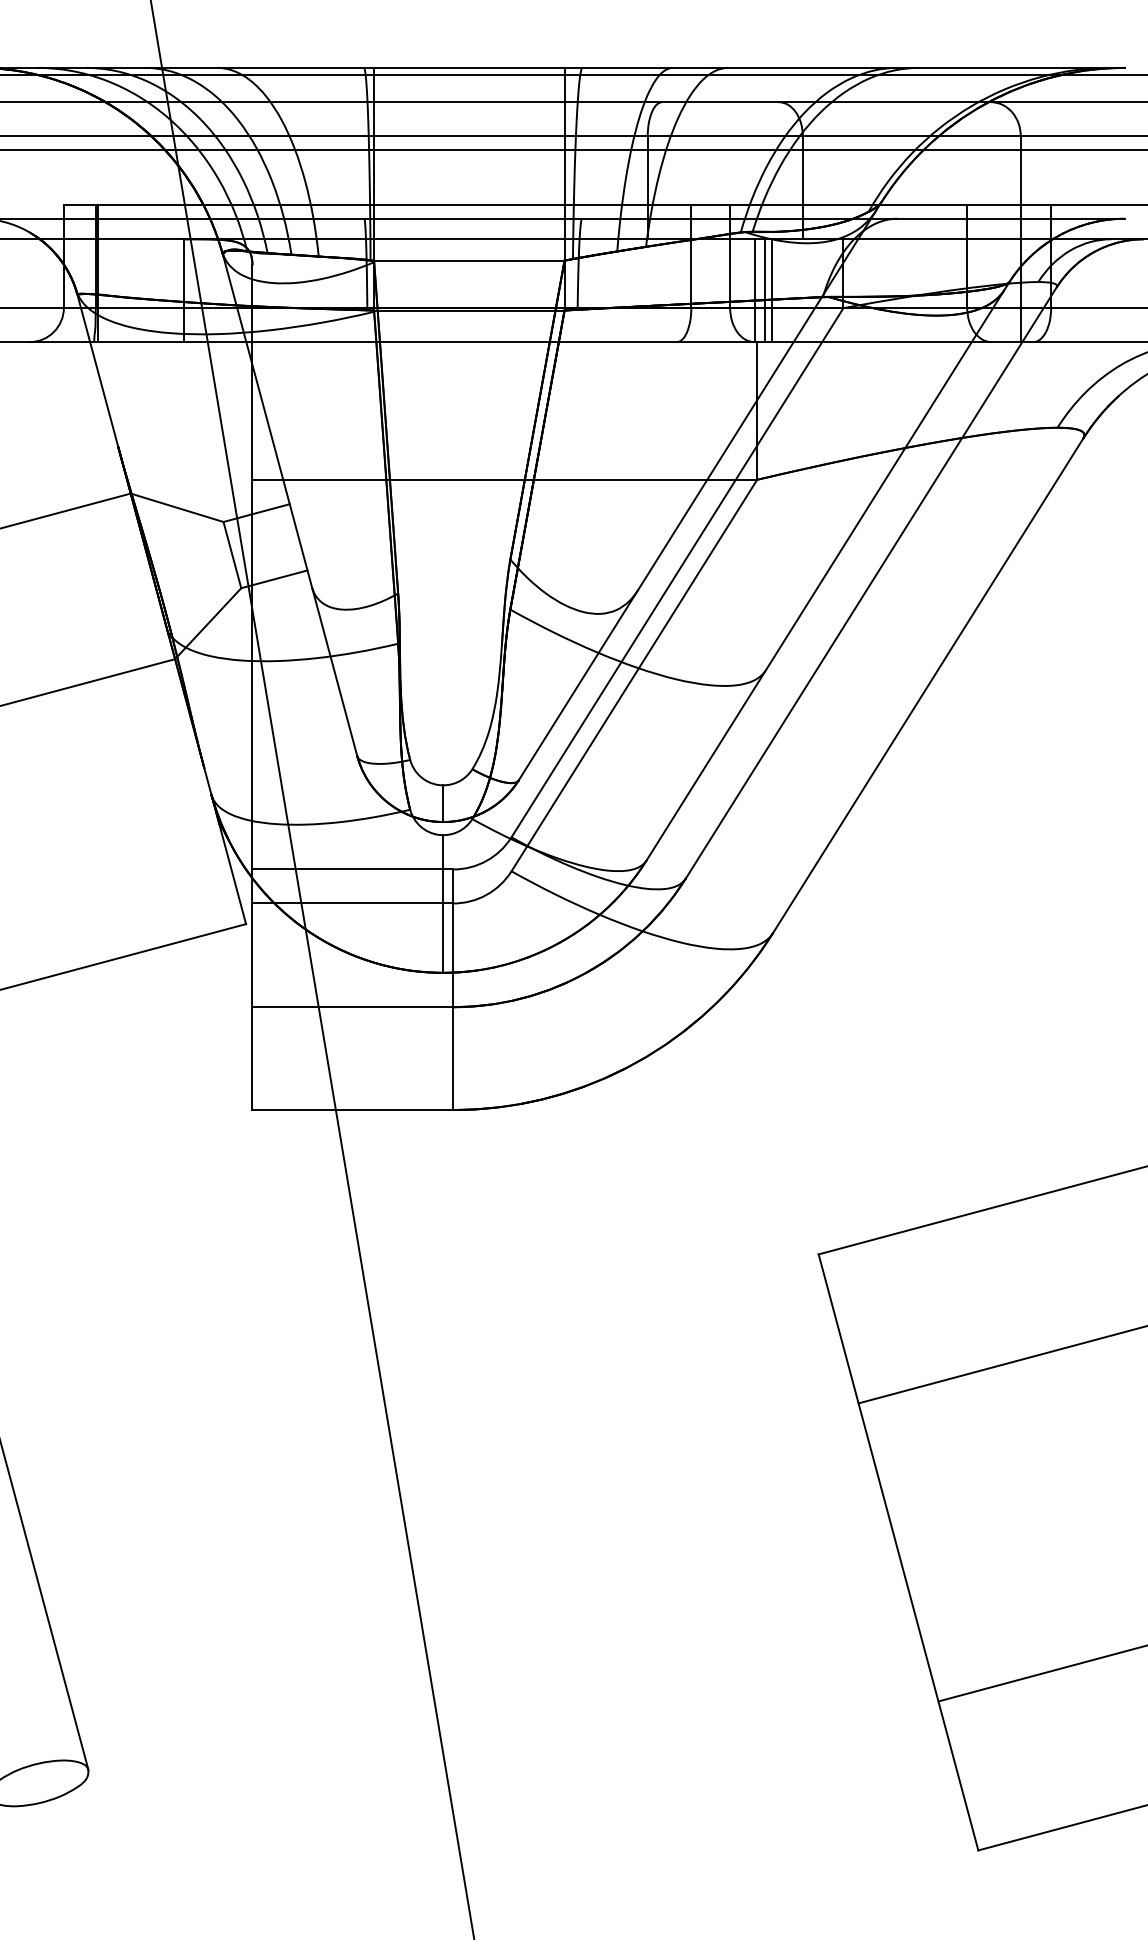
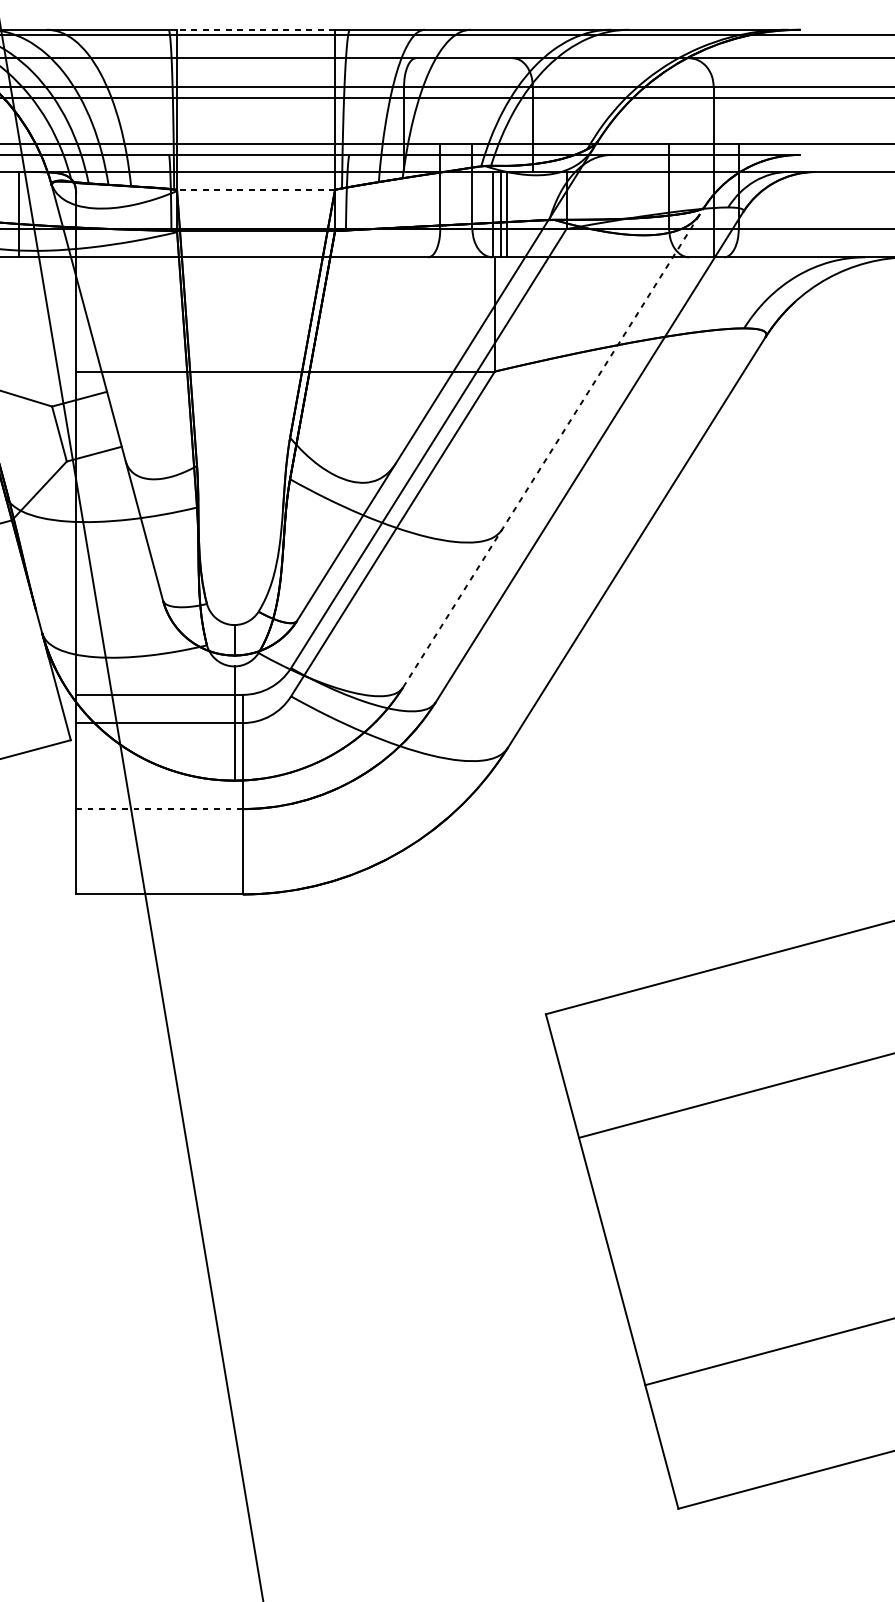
line: (468, 67) -> (255, 29), solid -> dashed
line: (468, 260) -> (255, 189), solid -> dashed
line: (827, 571) -> (553, 447), solid -> dashed
line: (352, 1007) -> (159, 809), solid -> dashed

